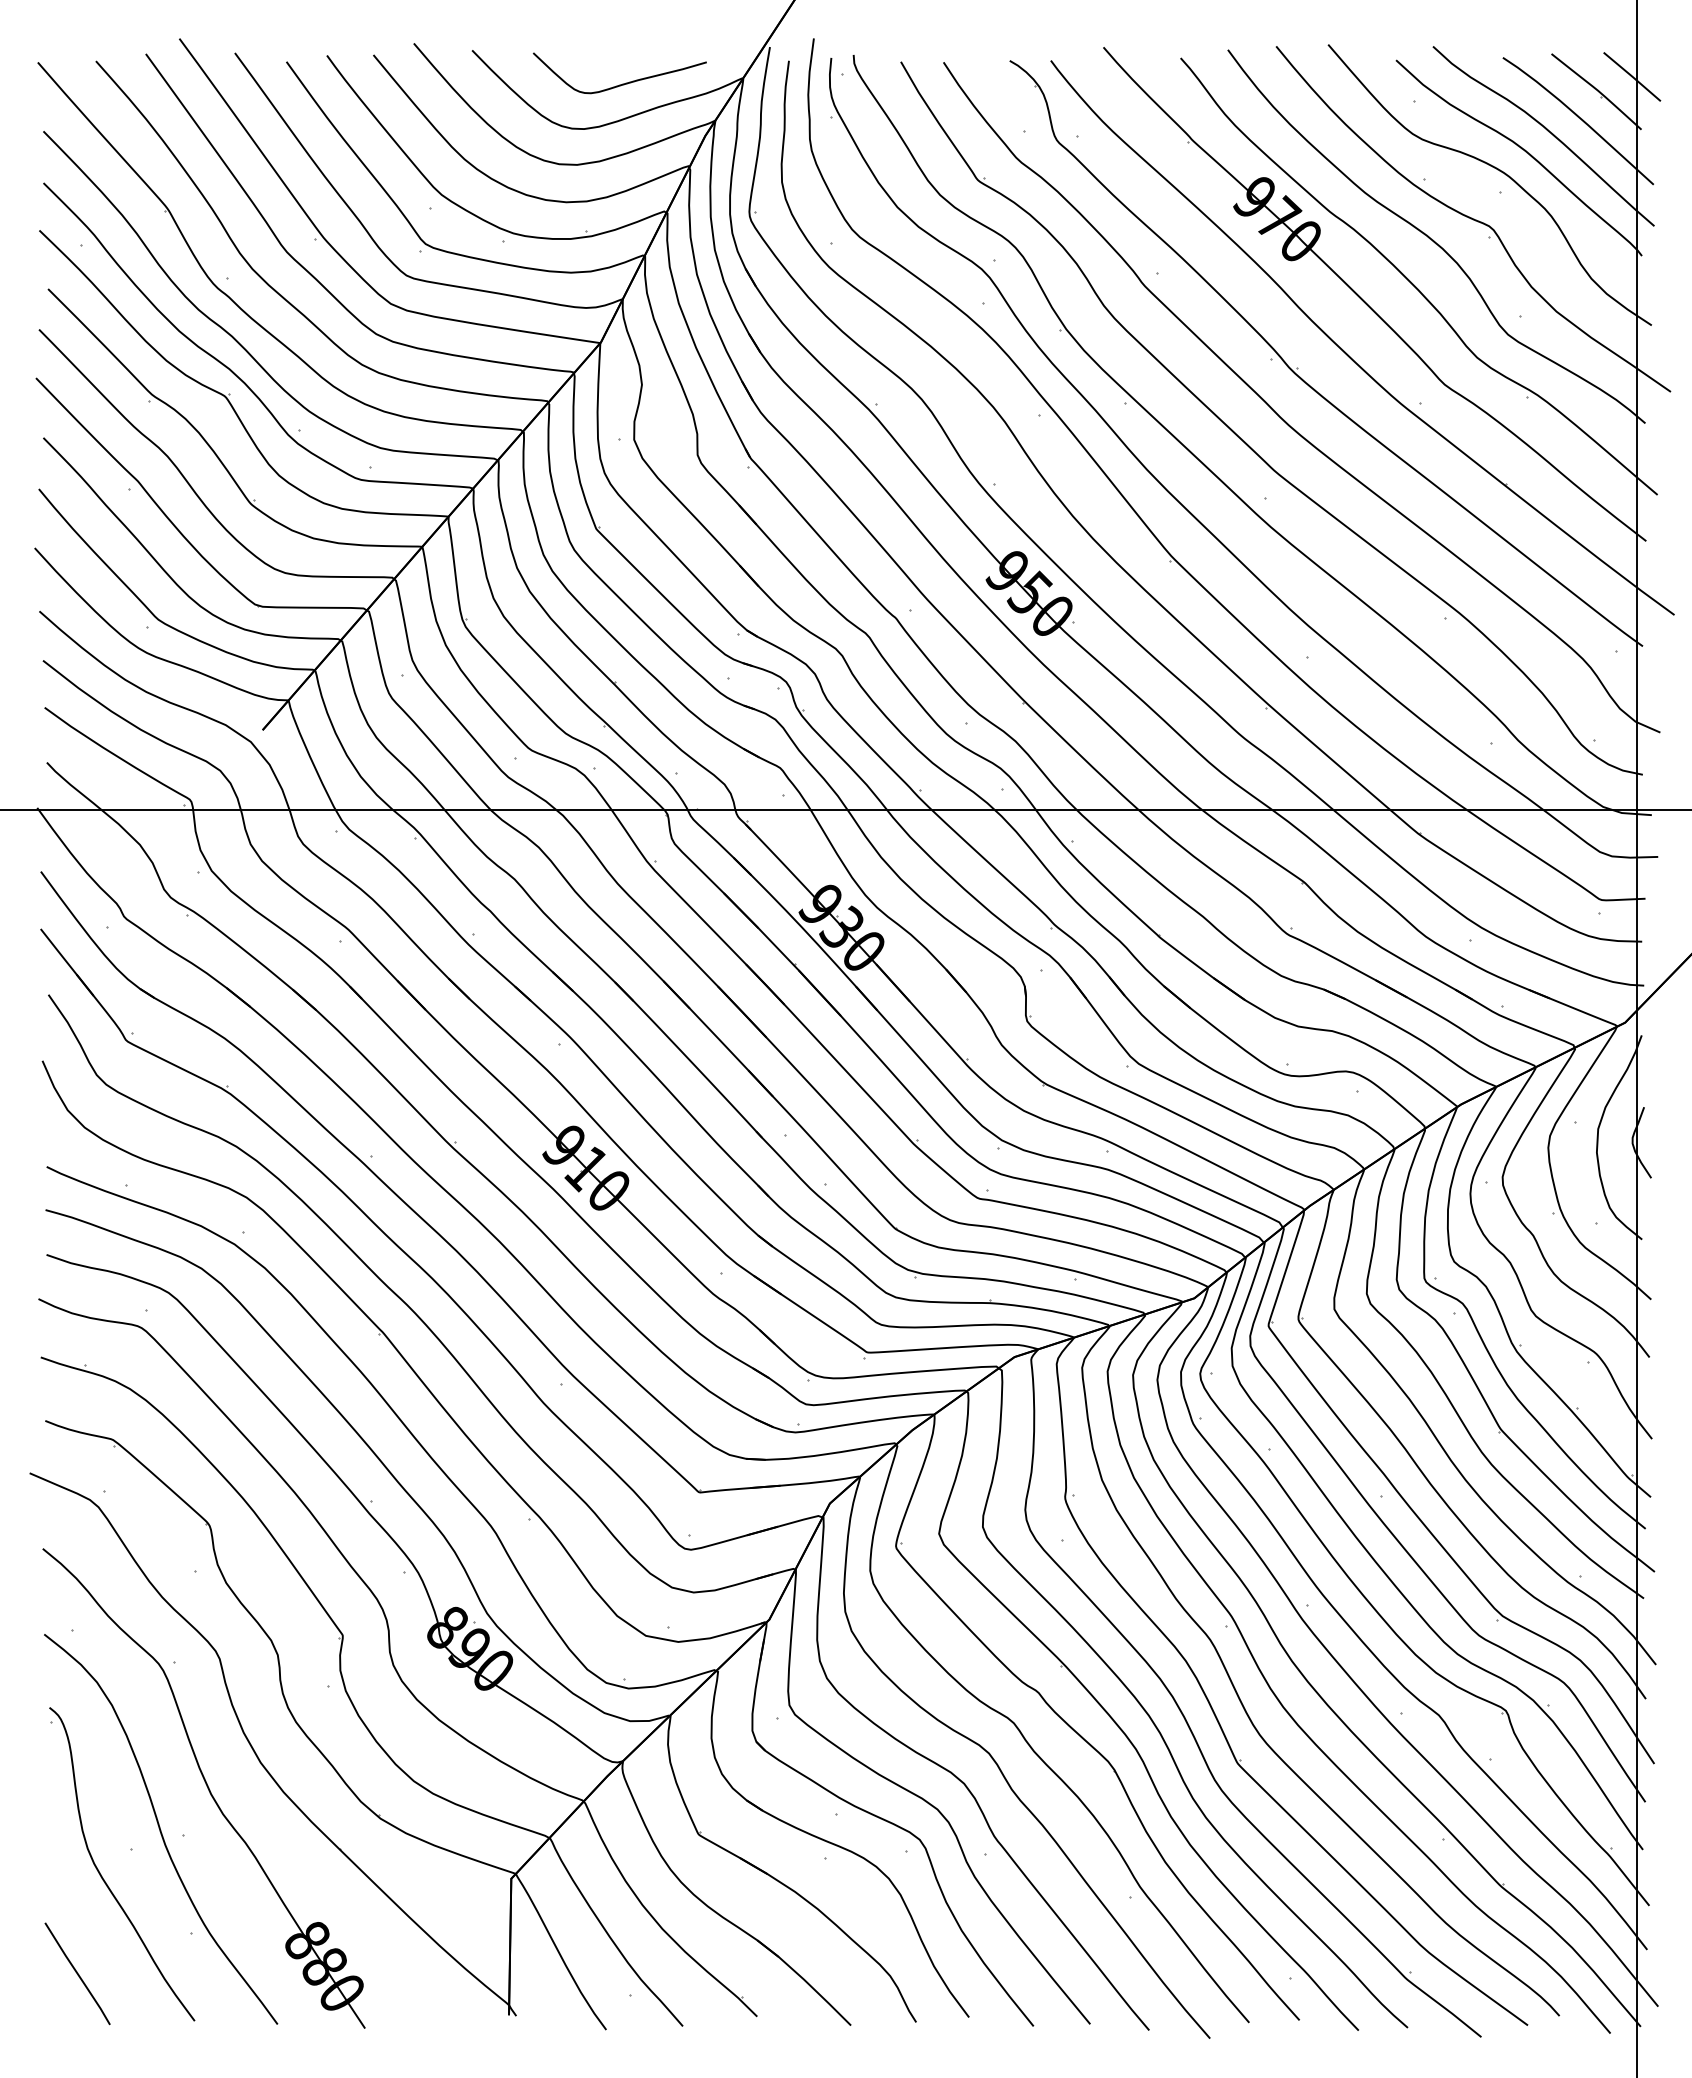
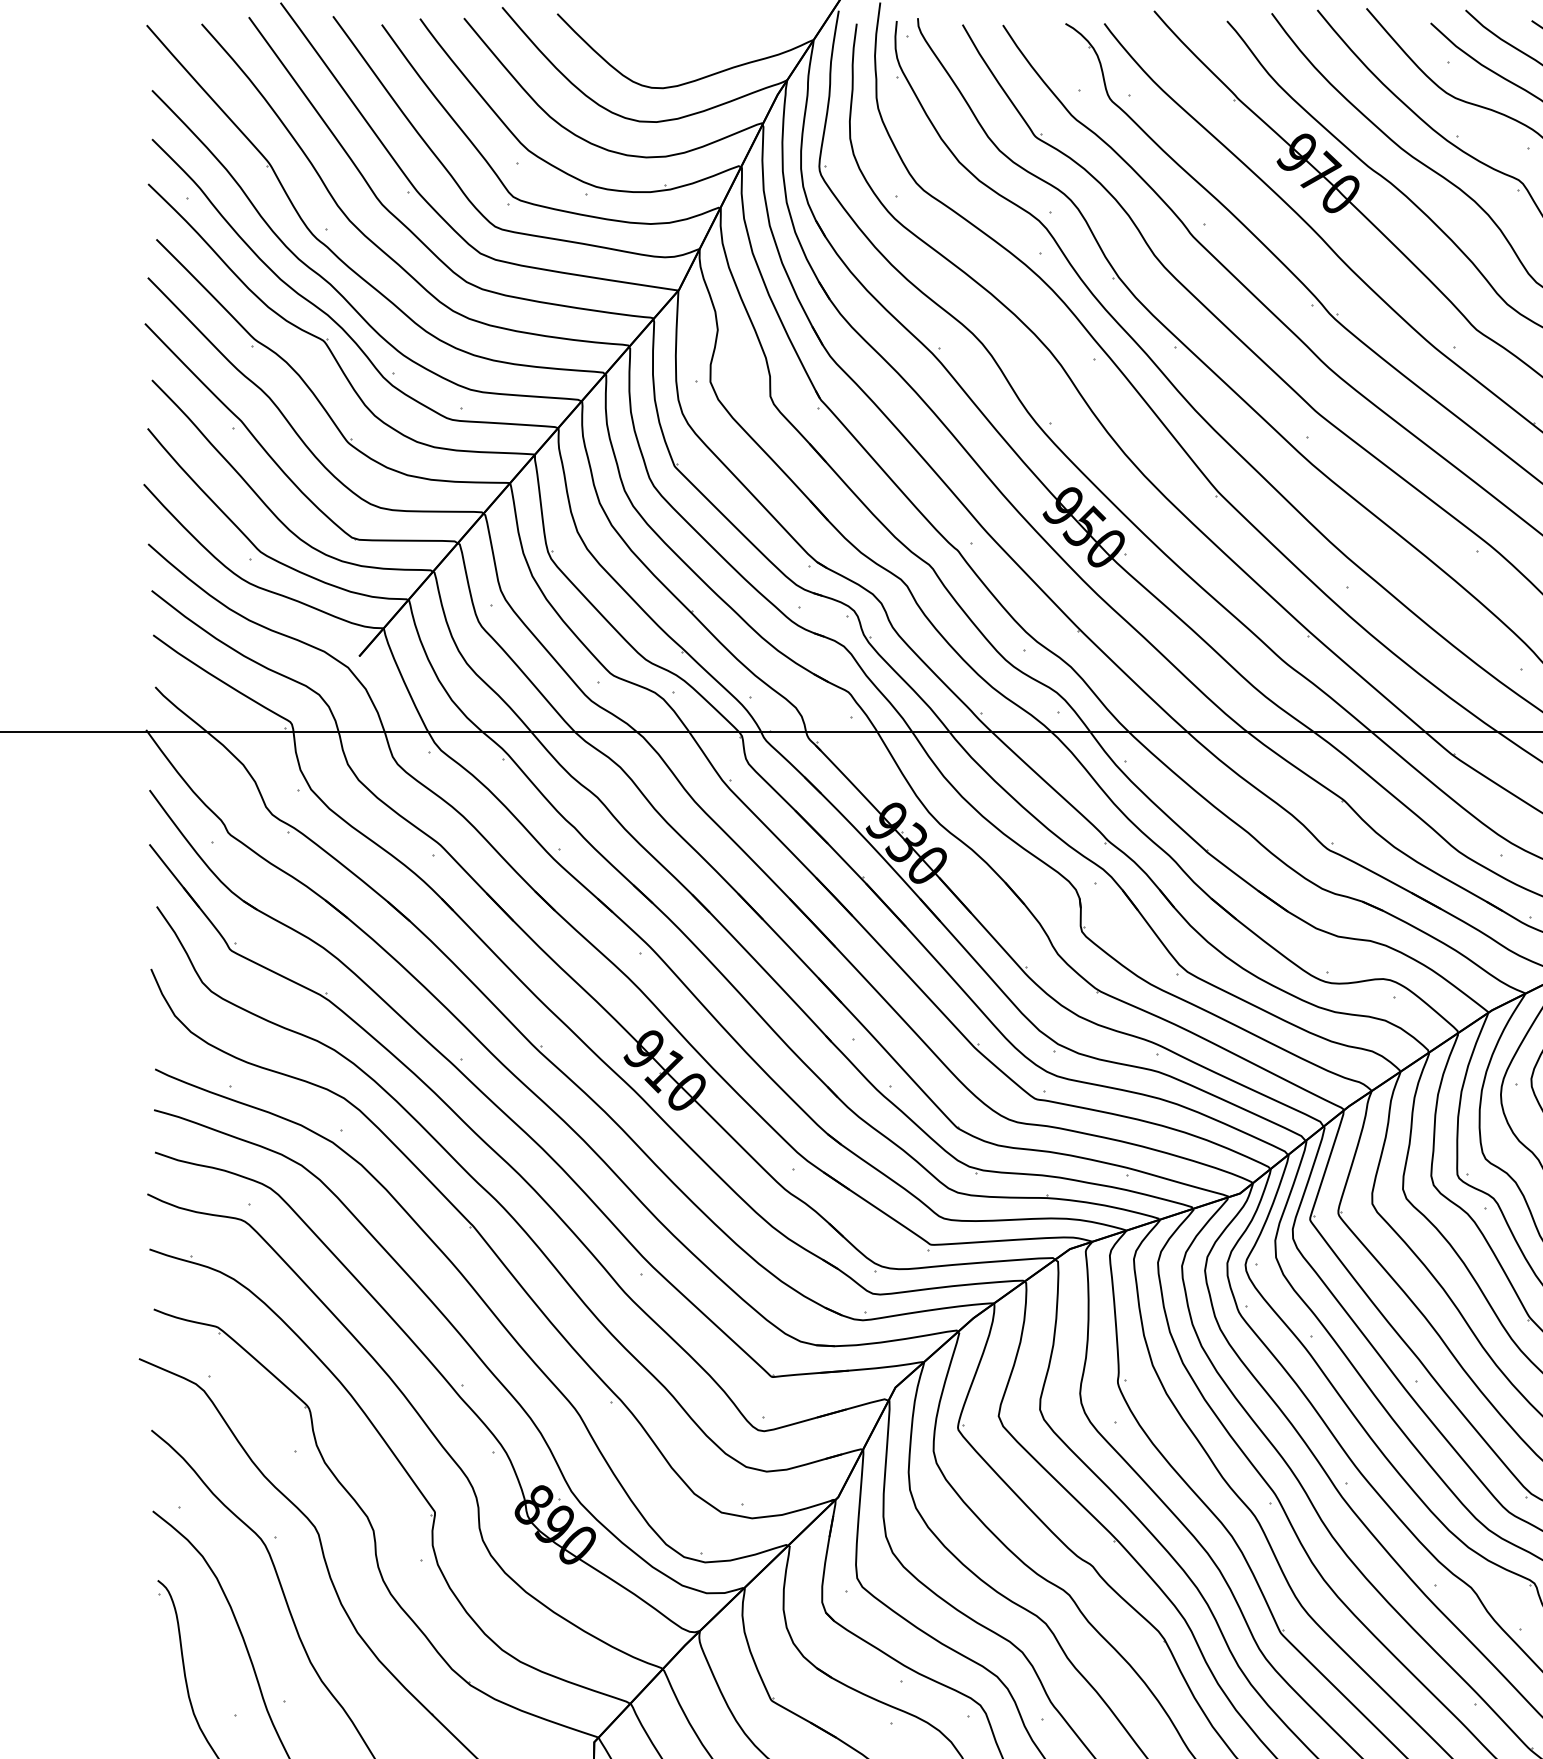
curve: (622, 83) -> (699, 45), removed

